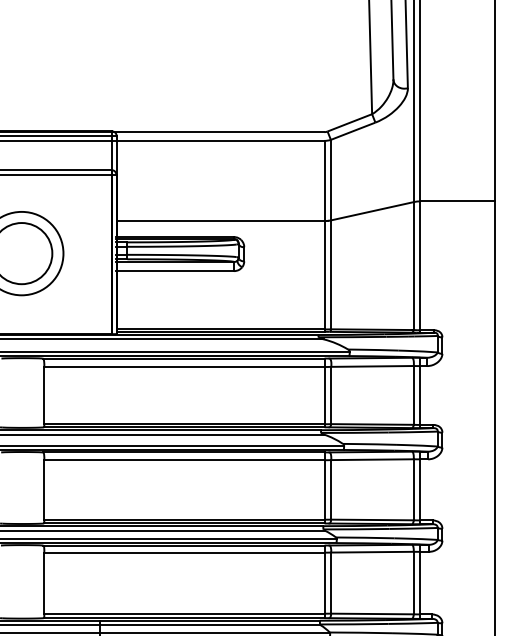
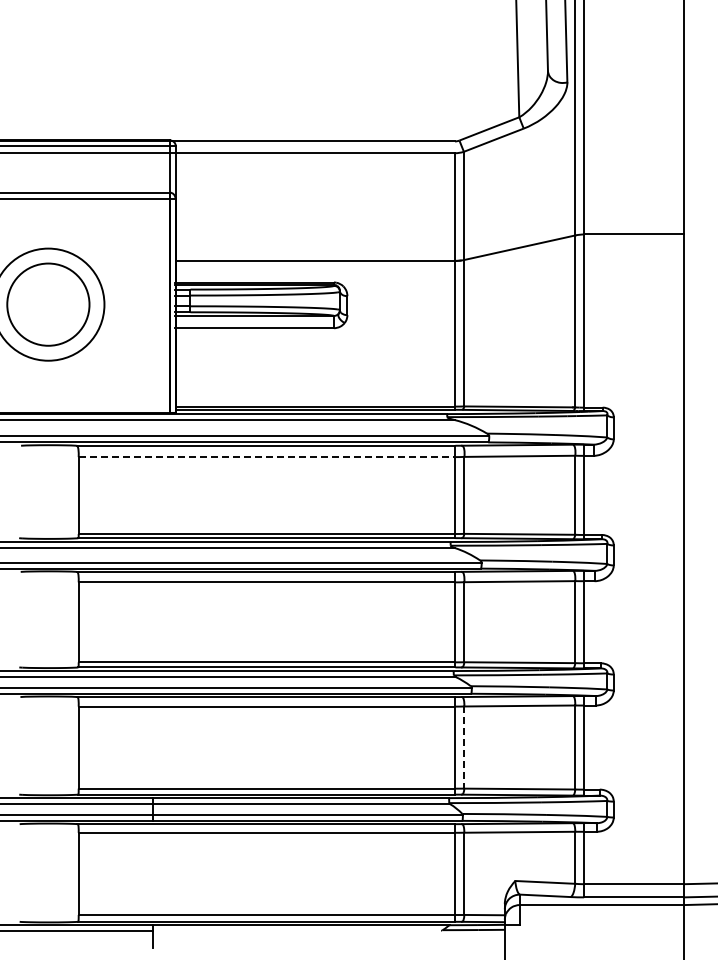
line: (184, 367) -> (267, 457), solid -> dashed
line: (331, 583) -> (464, 748), solid -> dashed

